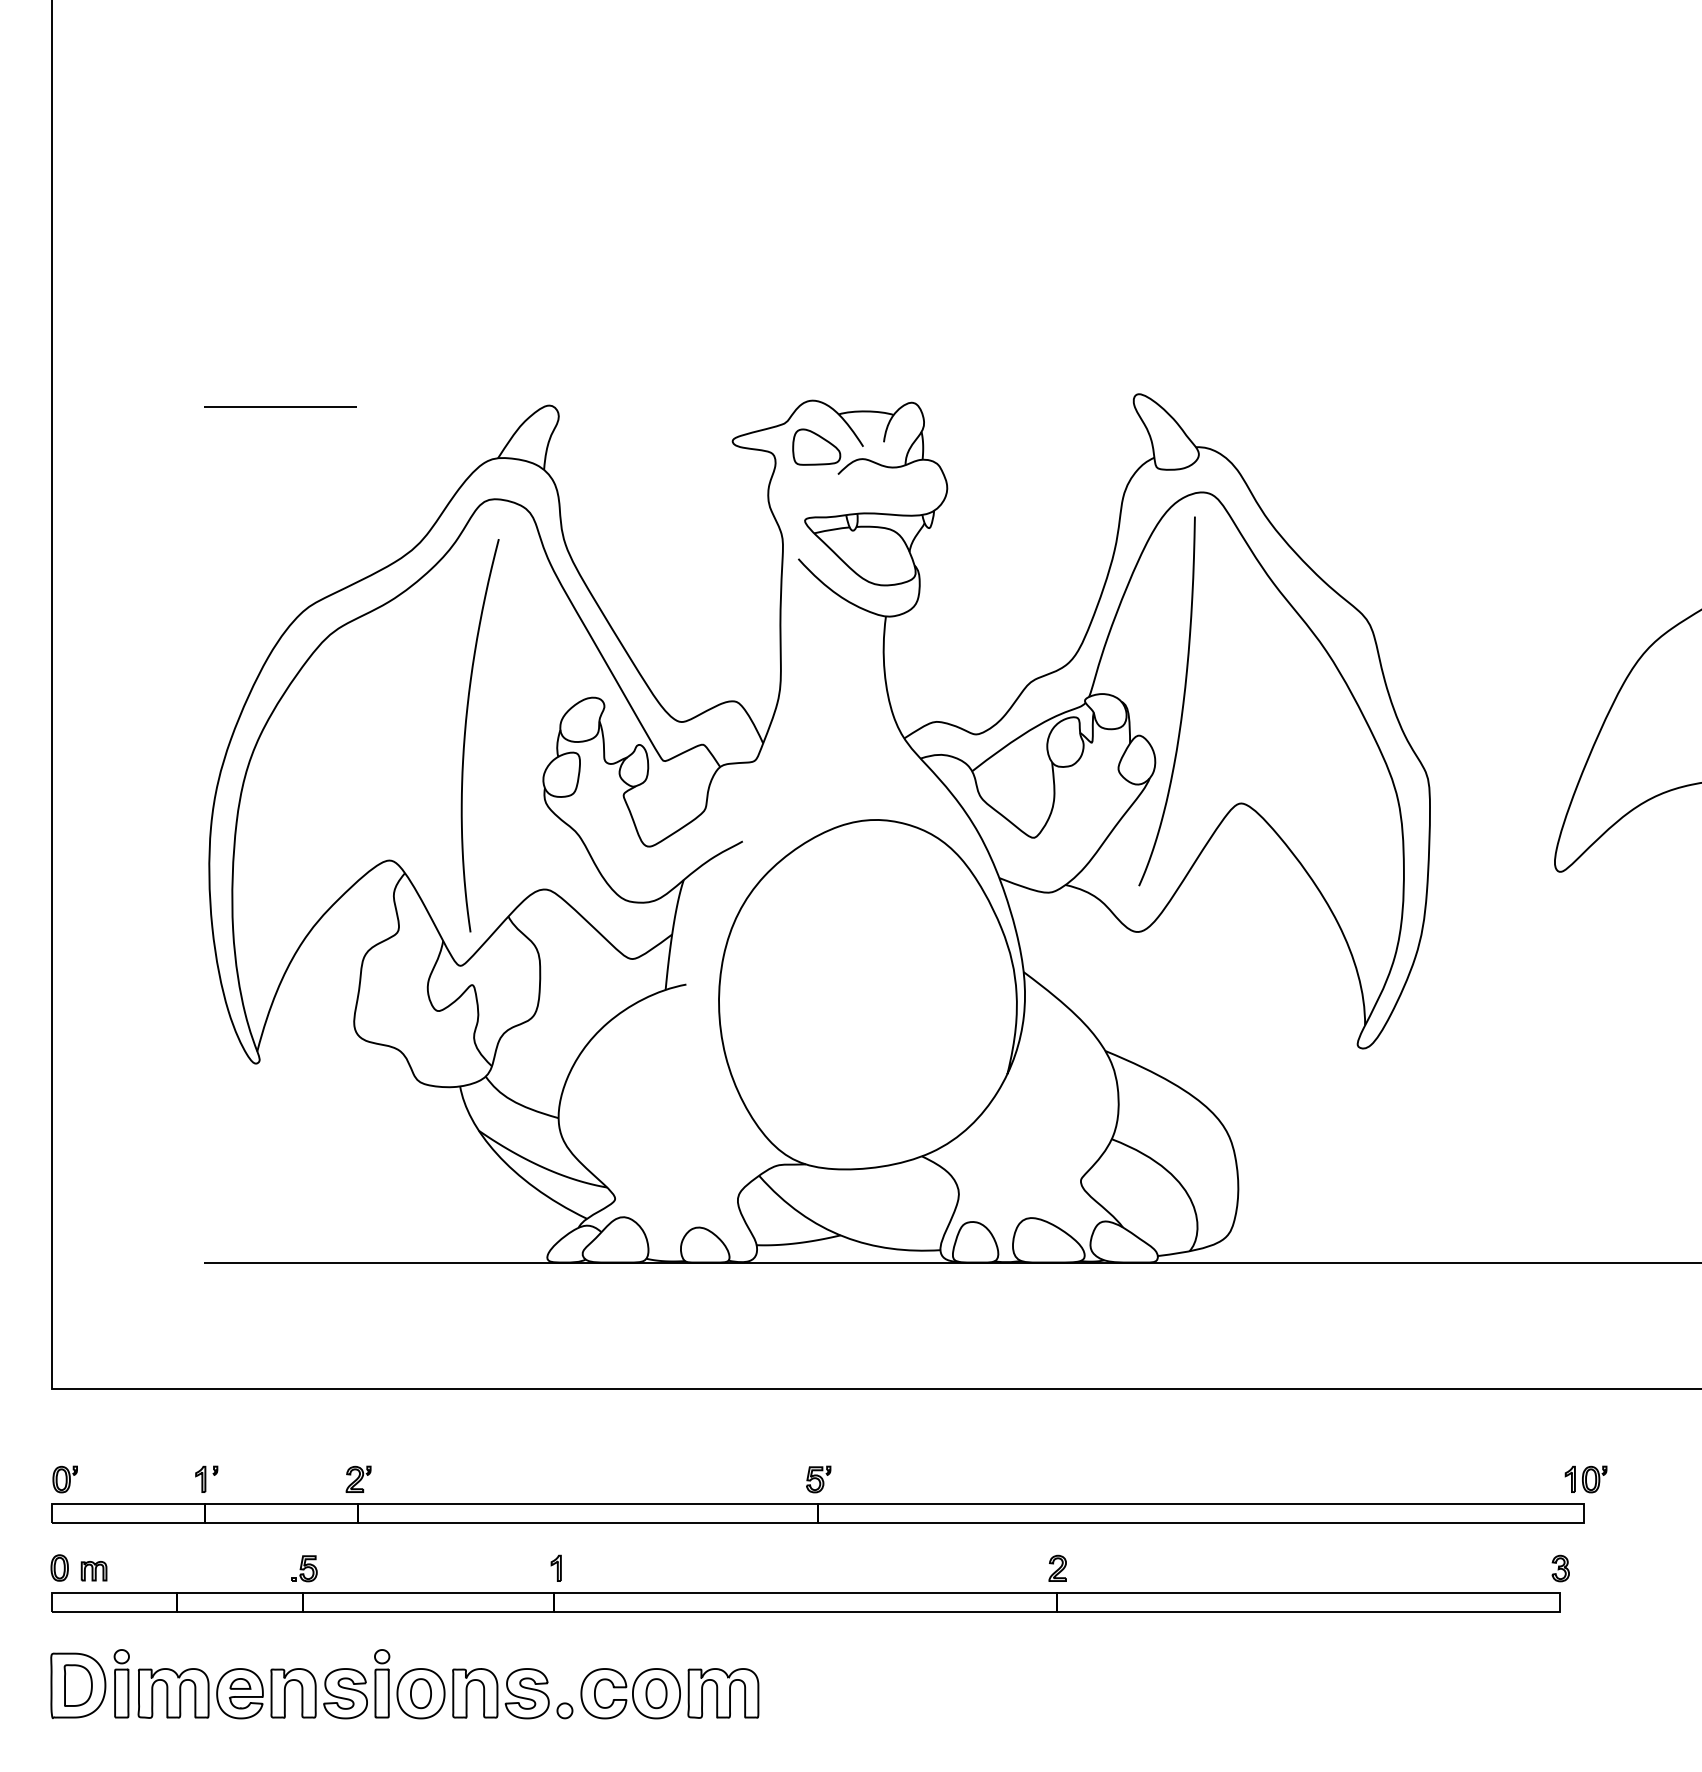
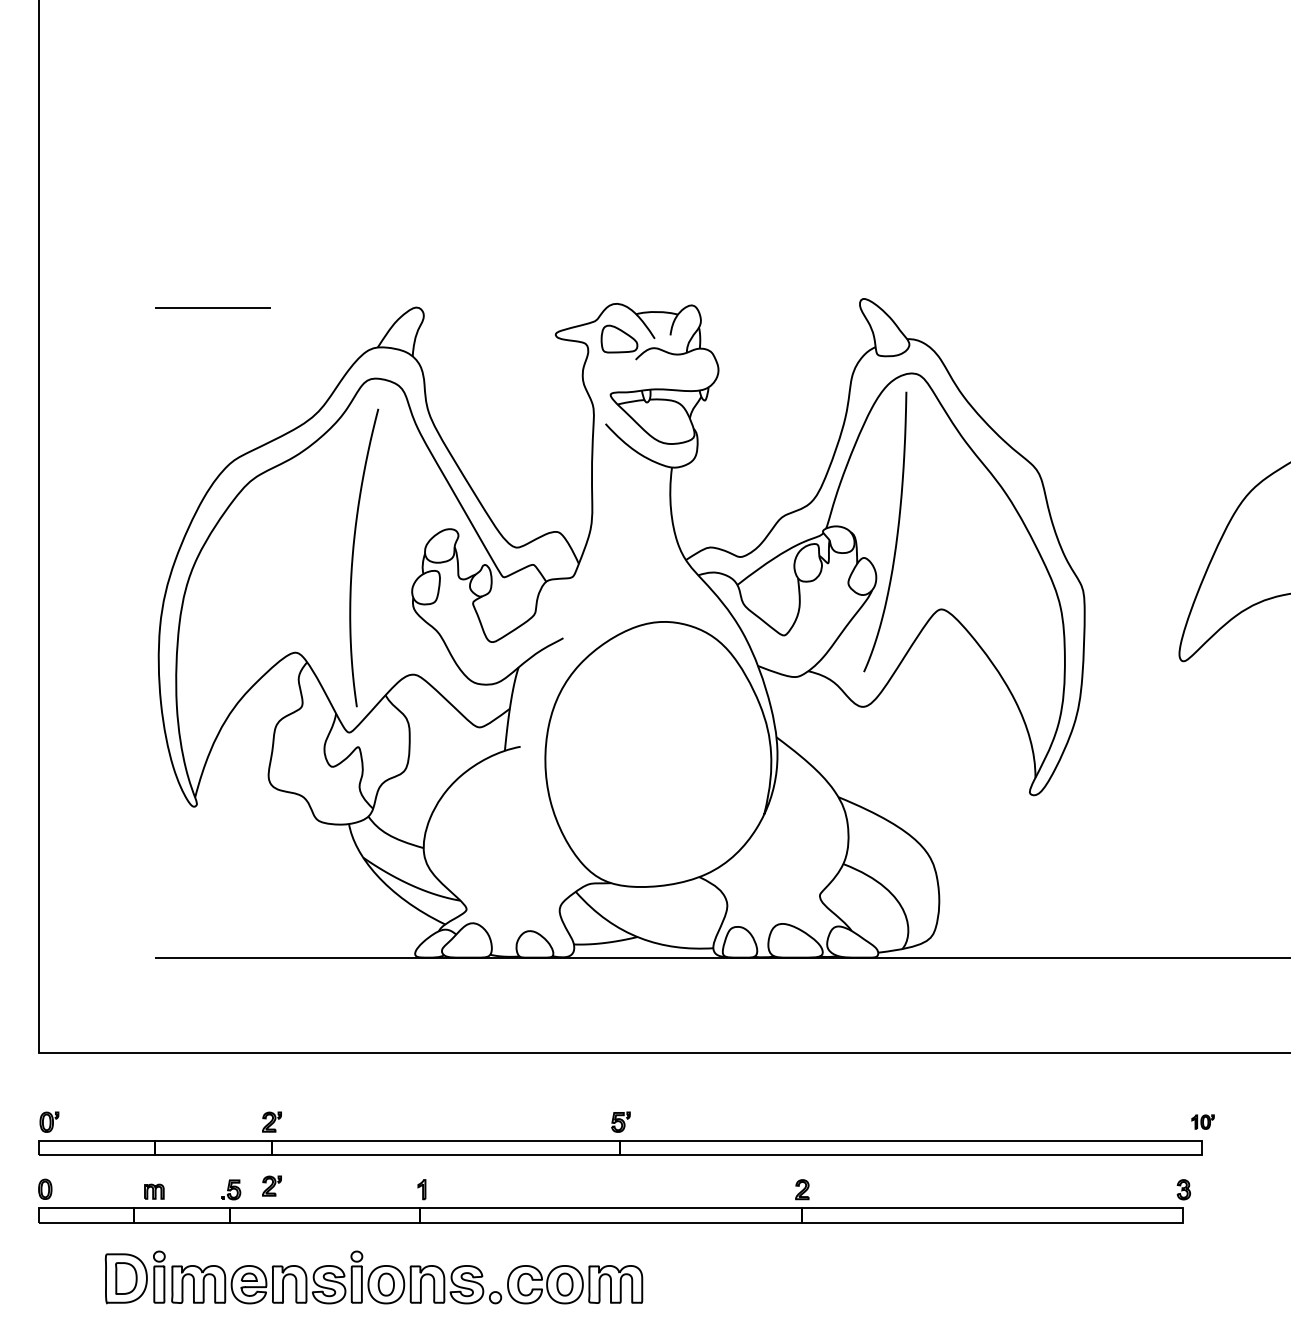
part: (206, 1478) -> (156, 1121), removed
part: (1585, 1478) -> (1202, 1121), size x0.7
part: (357, 1562) -> (271, 1185), added
part: (94, 1570) -> (154, 1191), moved
part: (404, 1684) -> (373, 1277), moved

